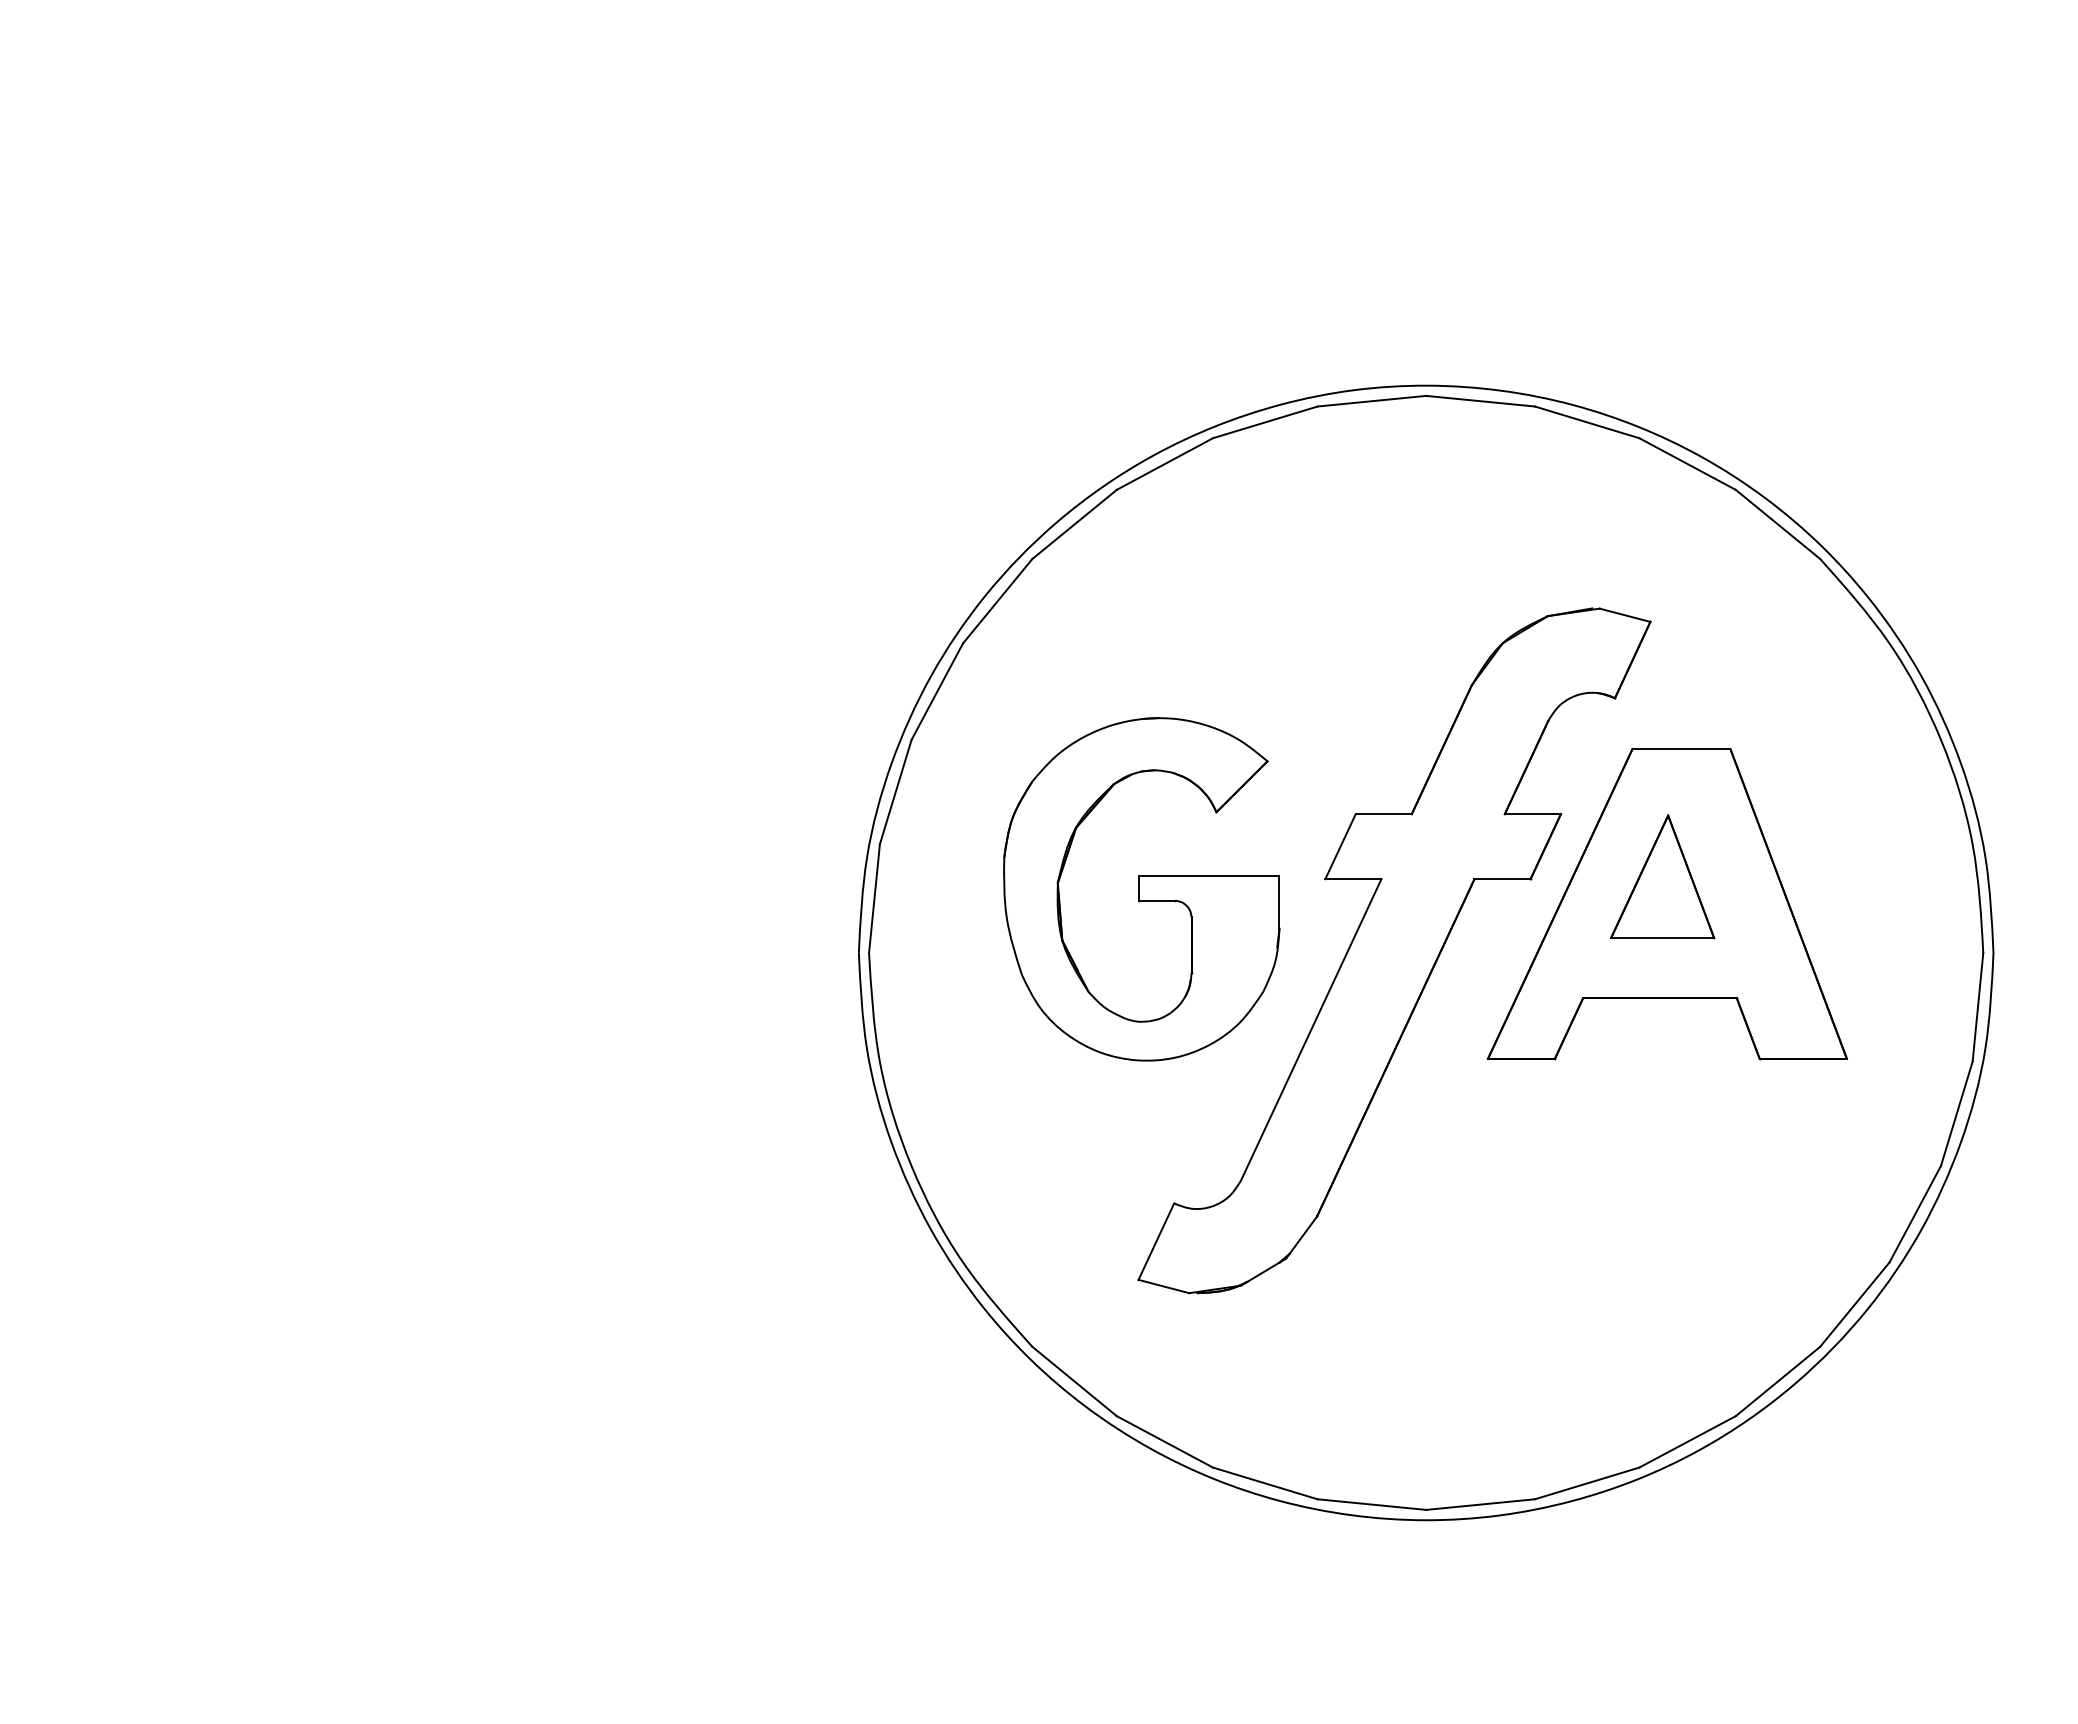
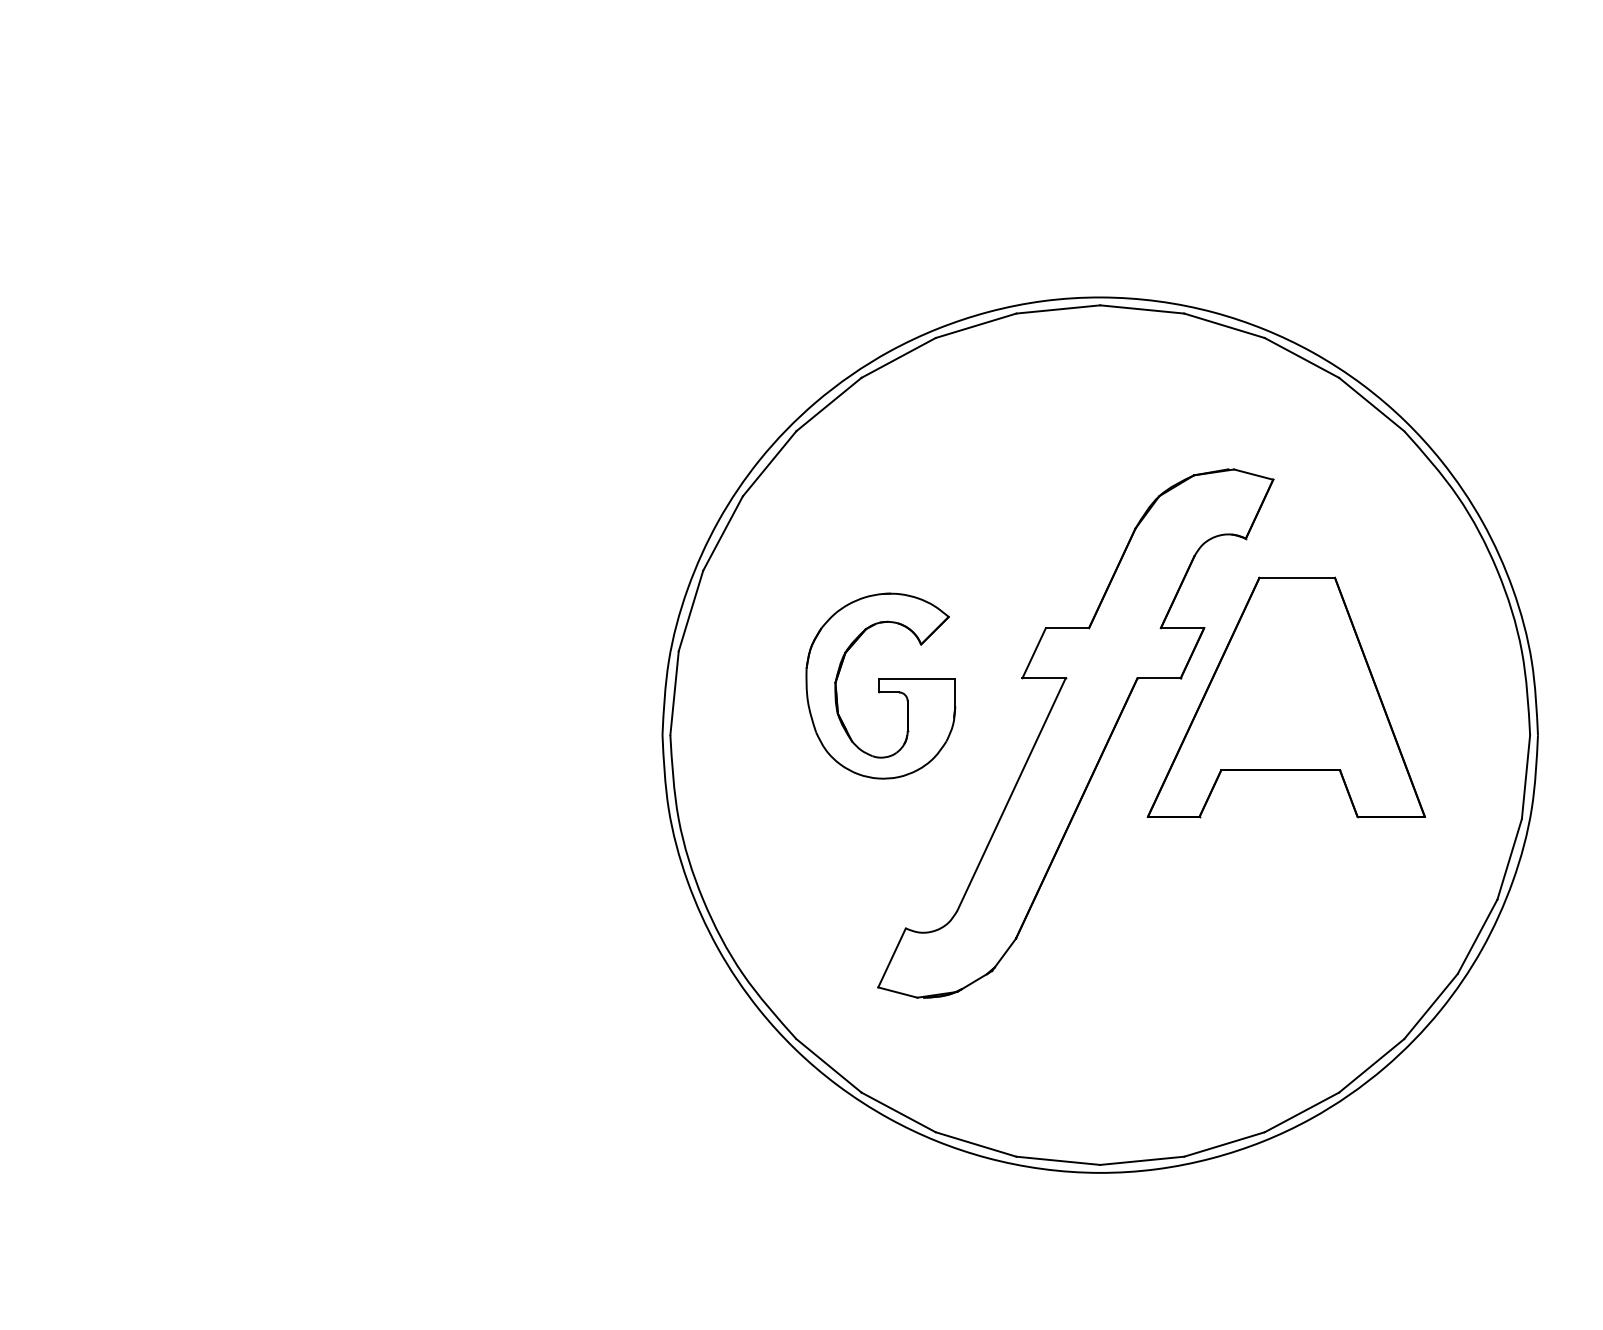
part: (1662, 876) -> (1282, 676), removed
part: (1141, 889) -> (880, 686), size x0.7

